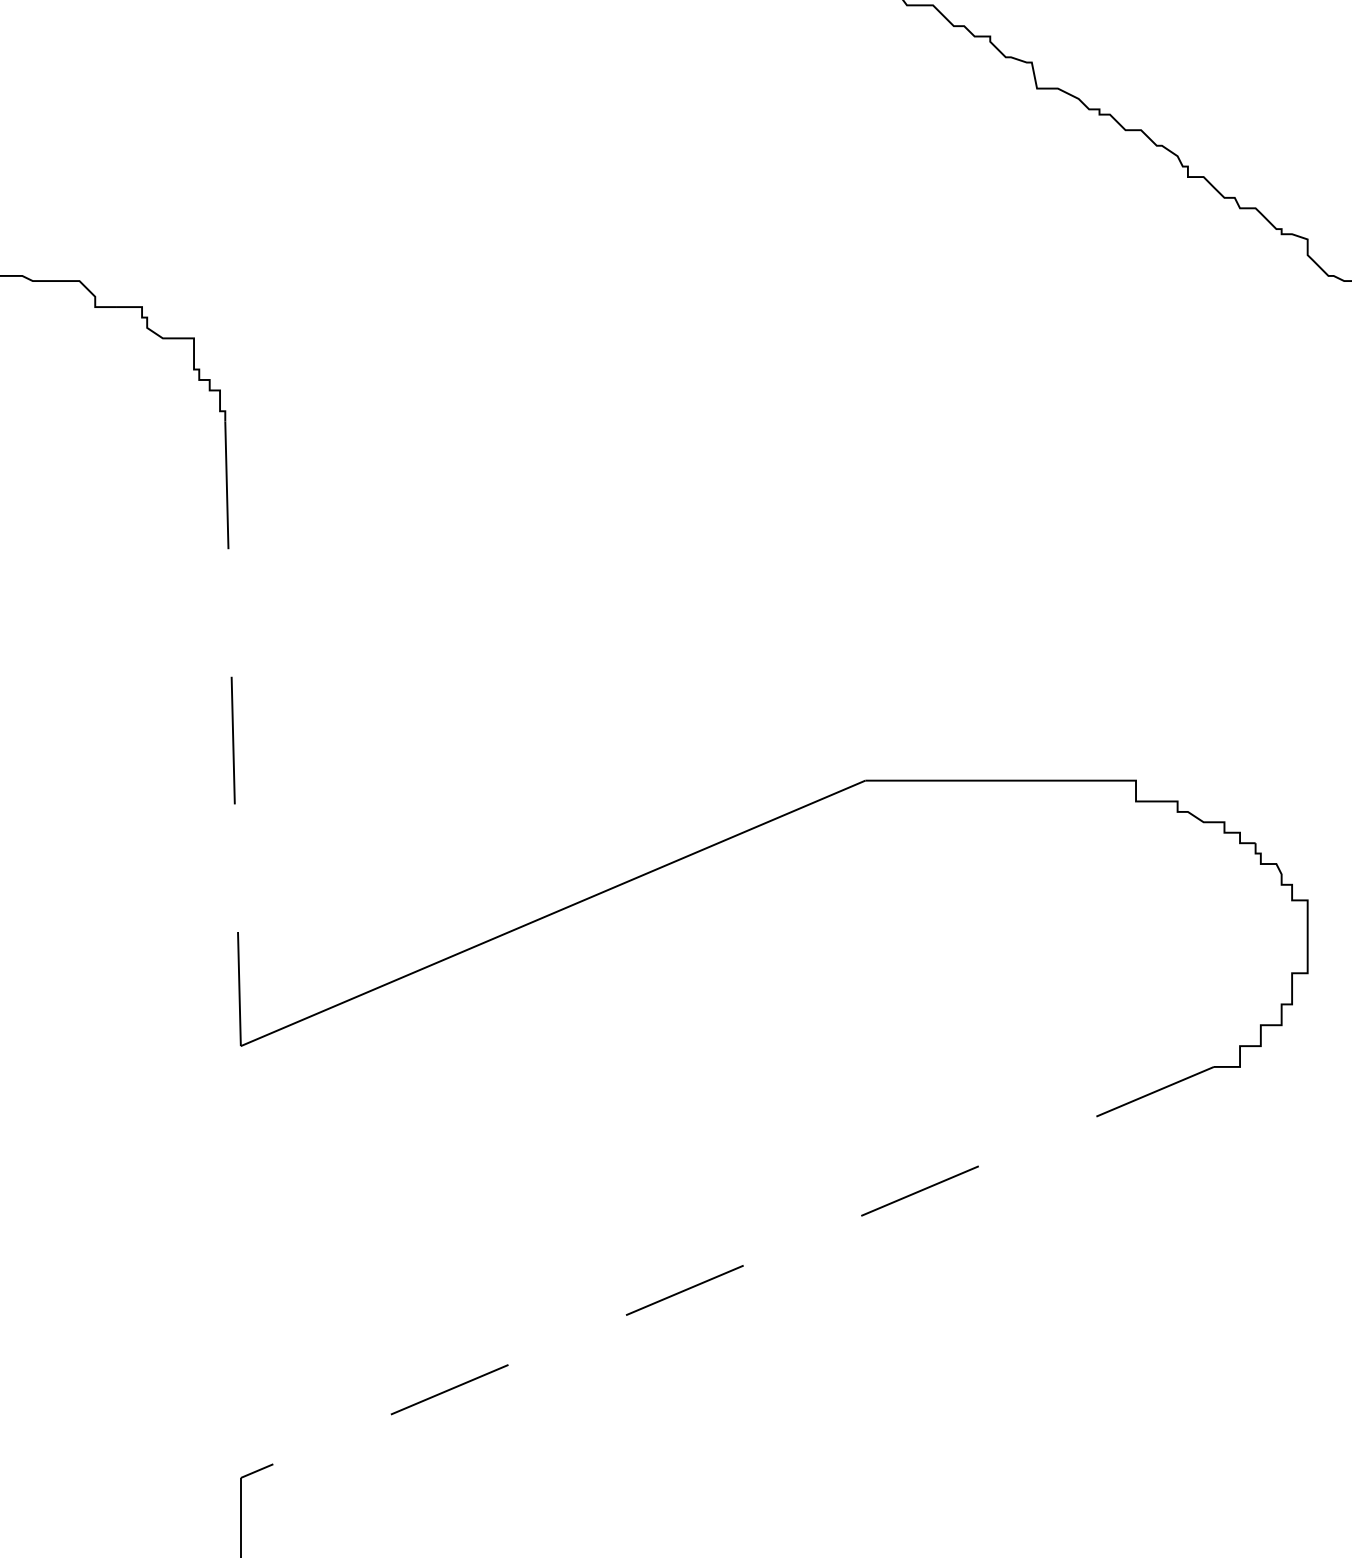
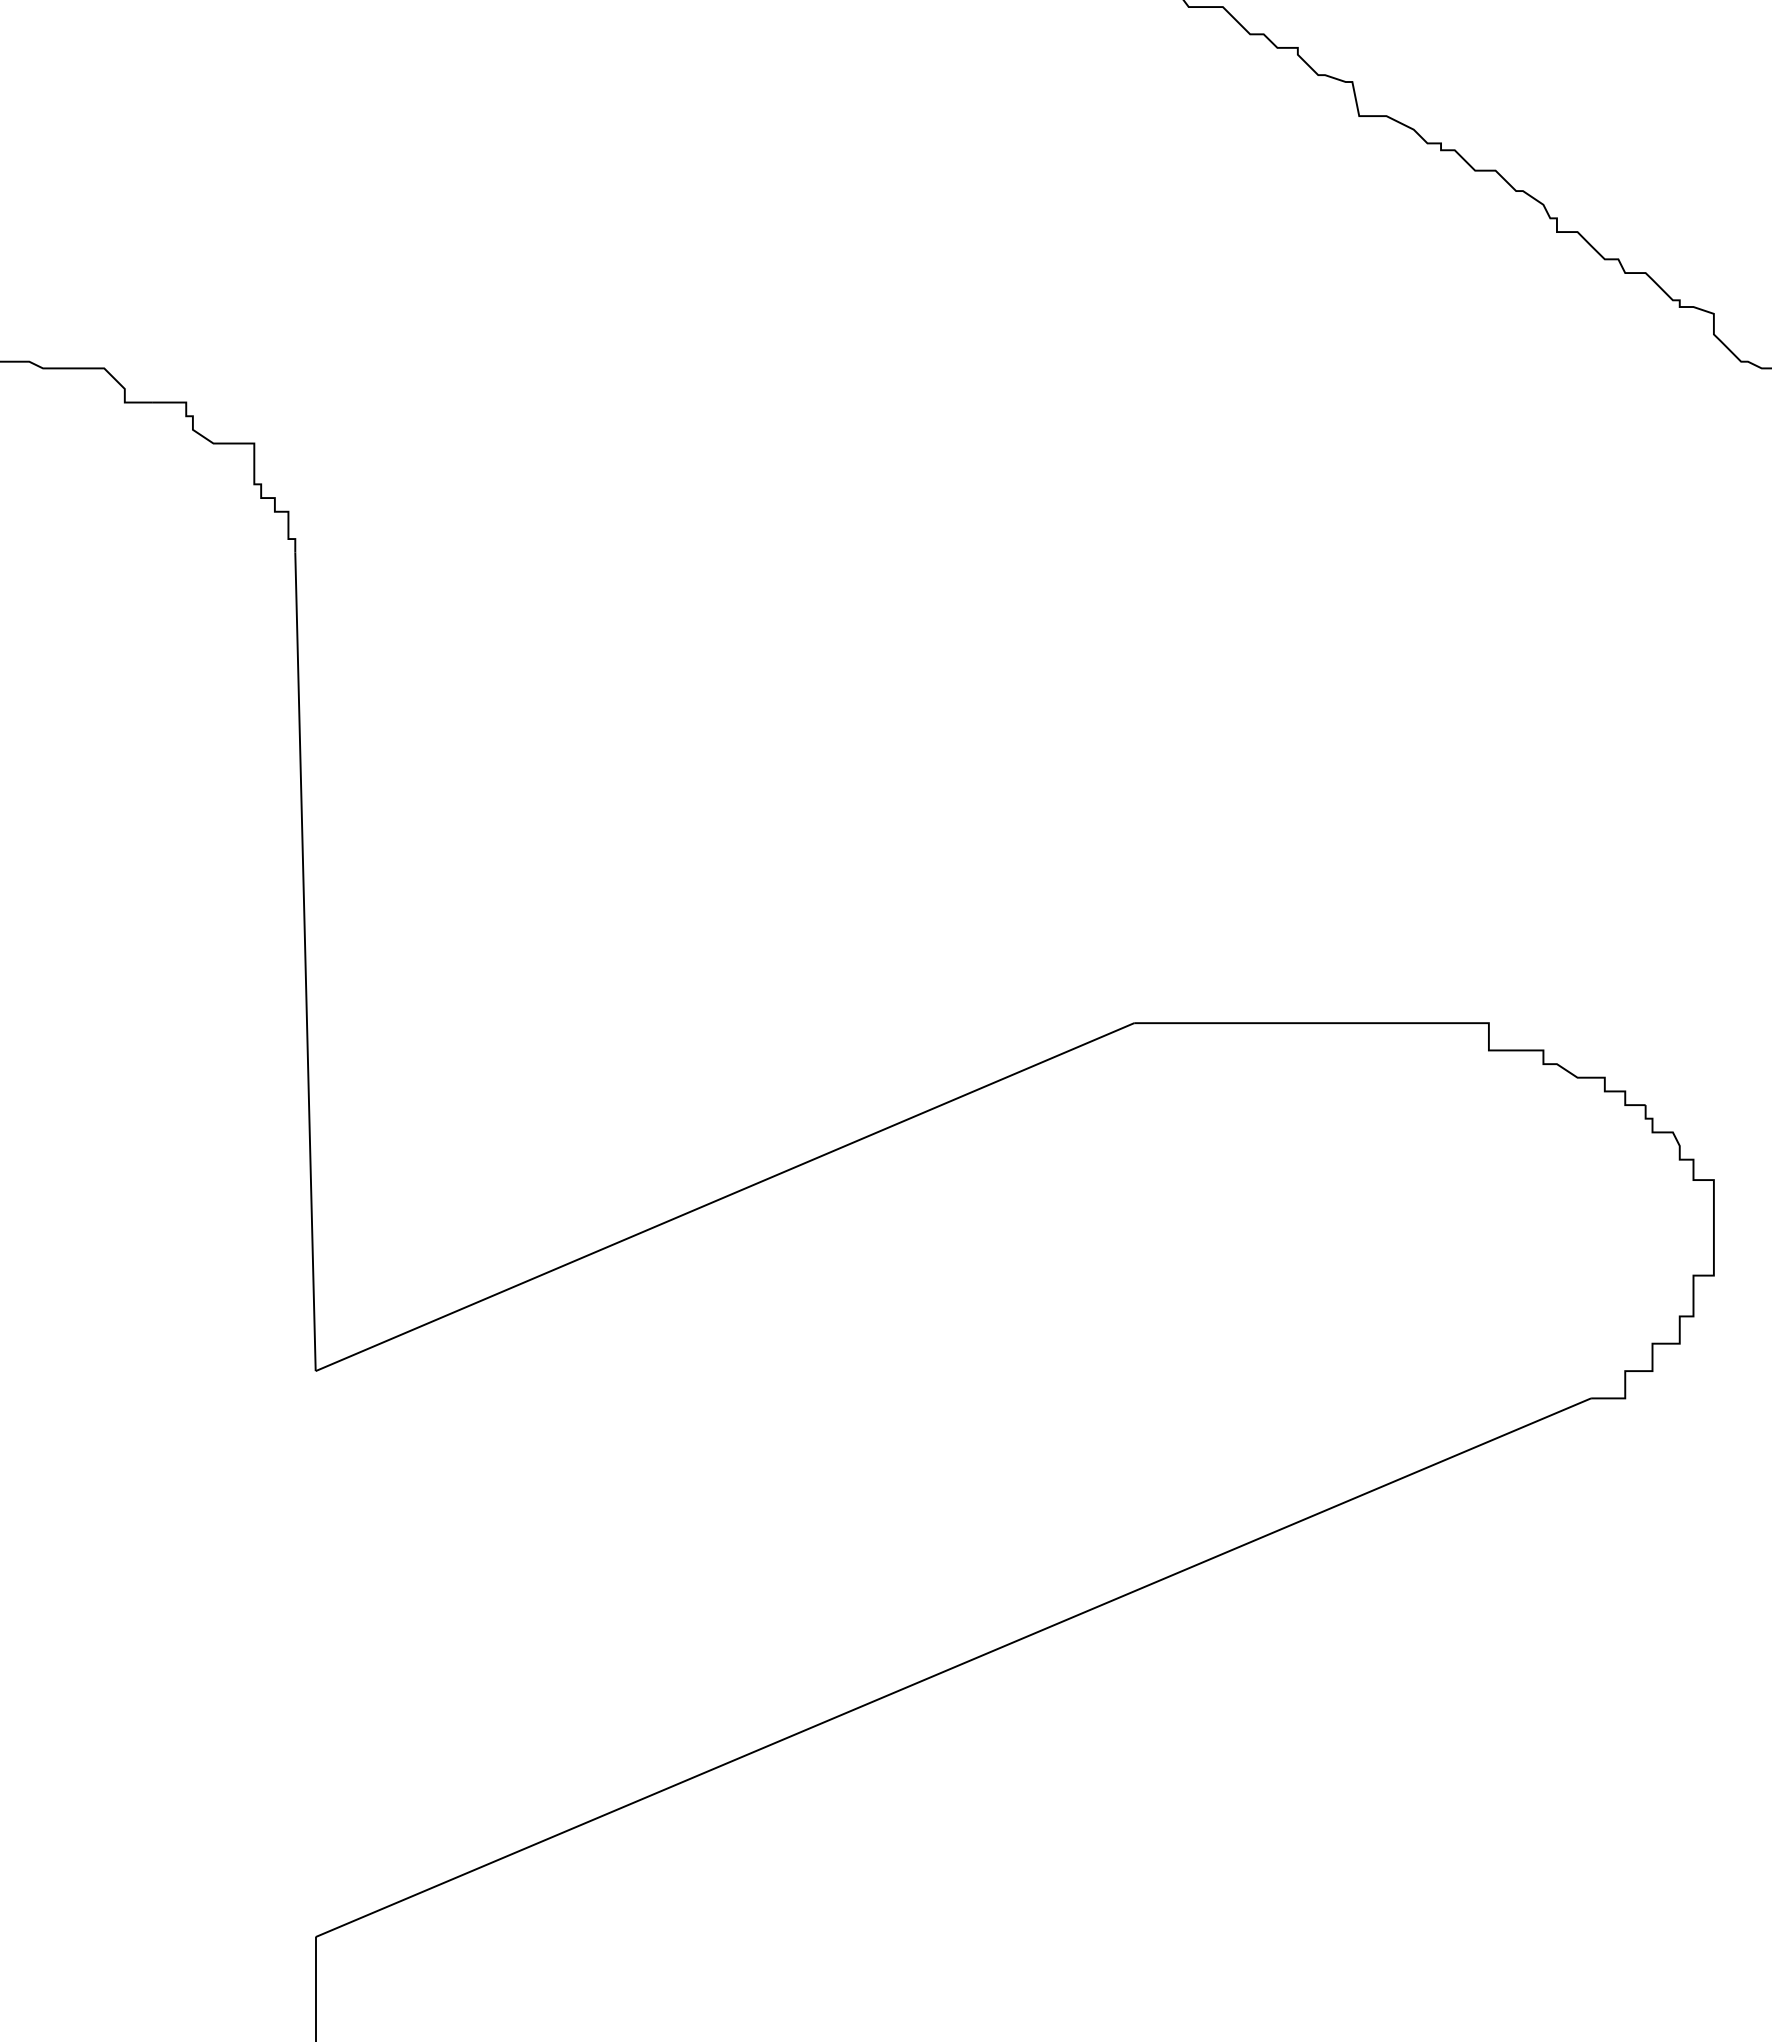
line: (233, 734) -> (305, 962), dashed -> solid
line: (726, 1272) -> (952, 1667), dashed -> solid

